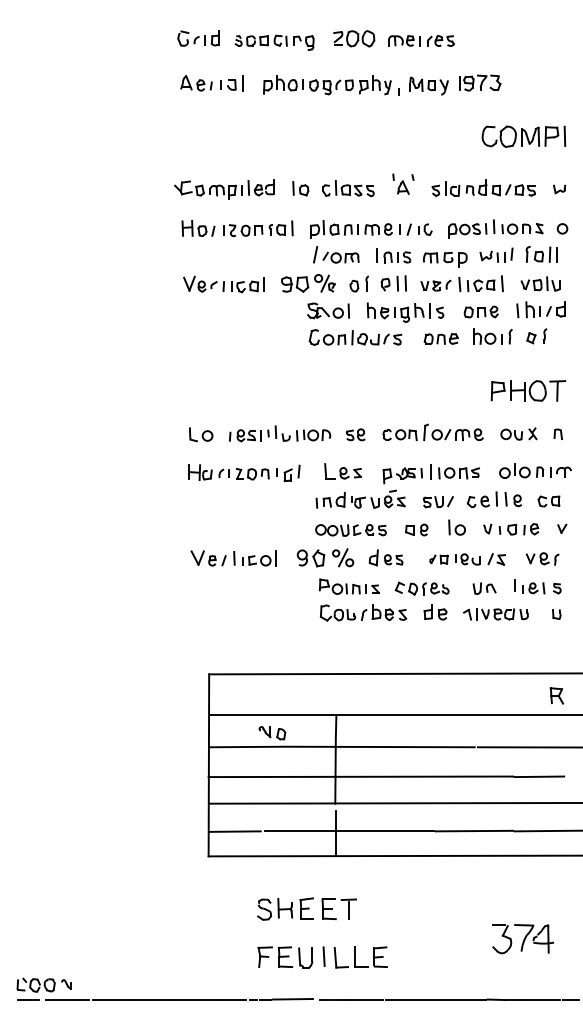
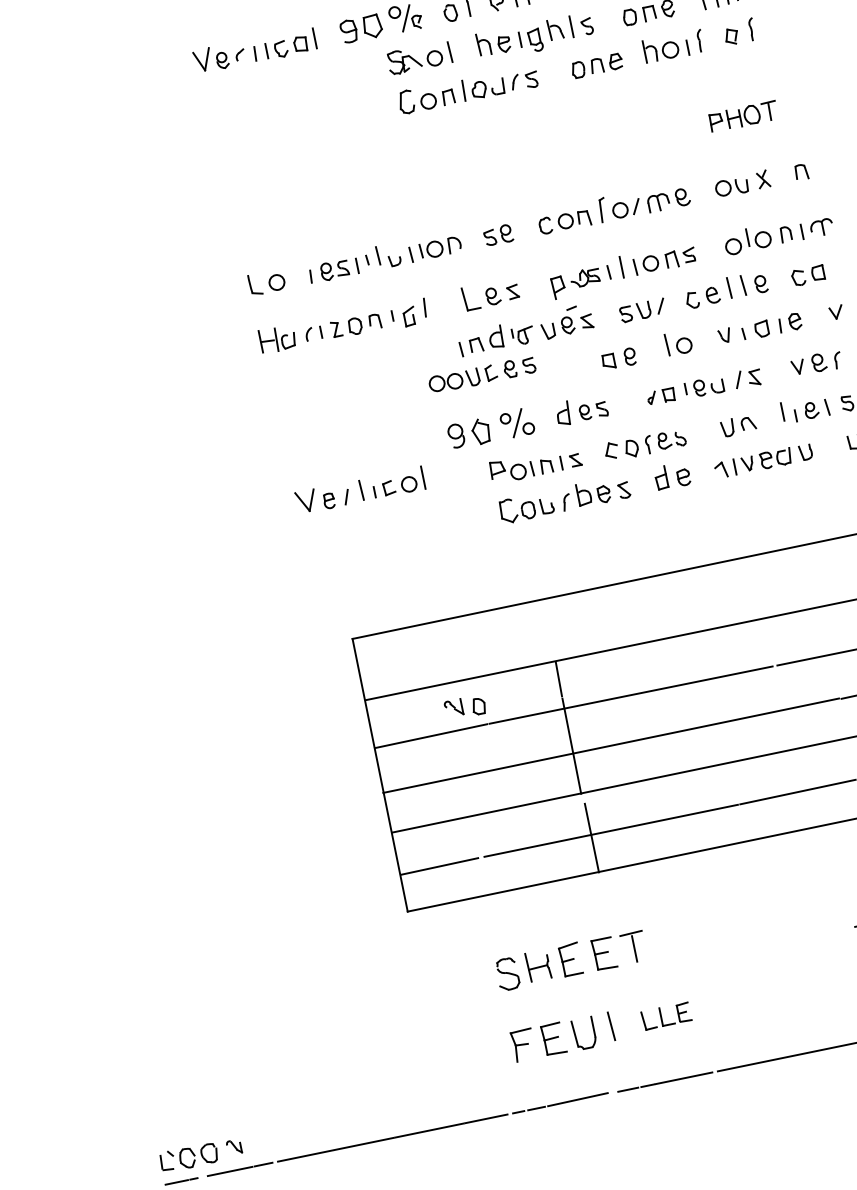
part: (528, 390) -> (743, 115), size x0.6
part: (350, 530) -> (481, 375), moved
part: (233, 558) -> (360, 490), moved
part: (360, 957) -> (666, 1016), size x0.6

